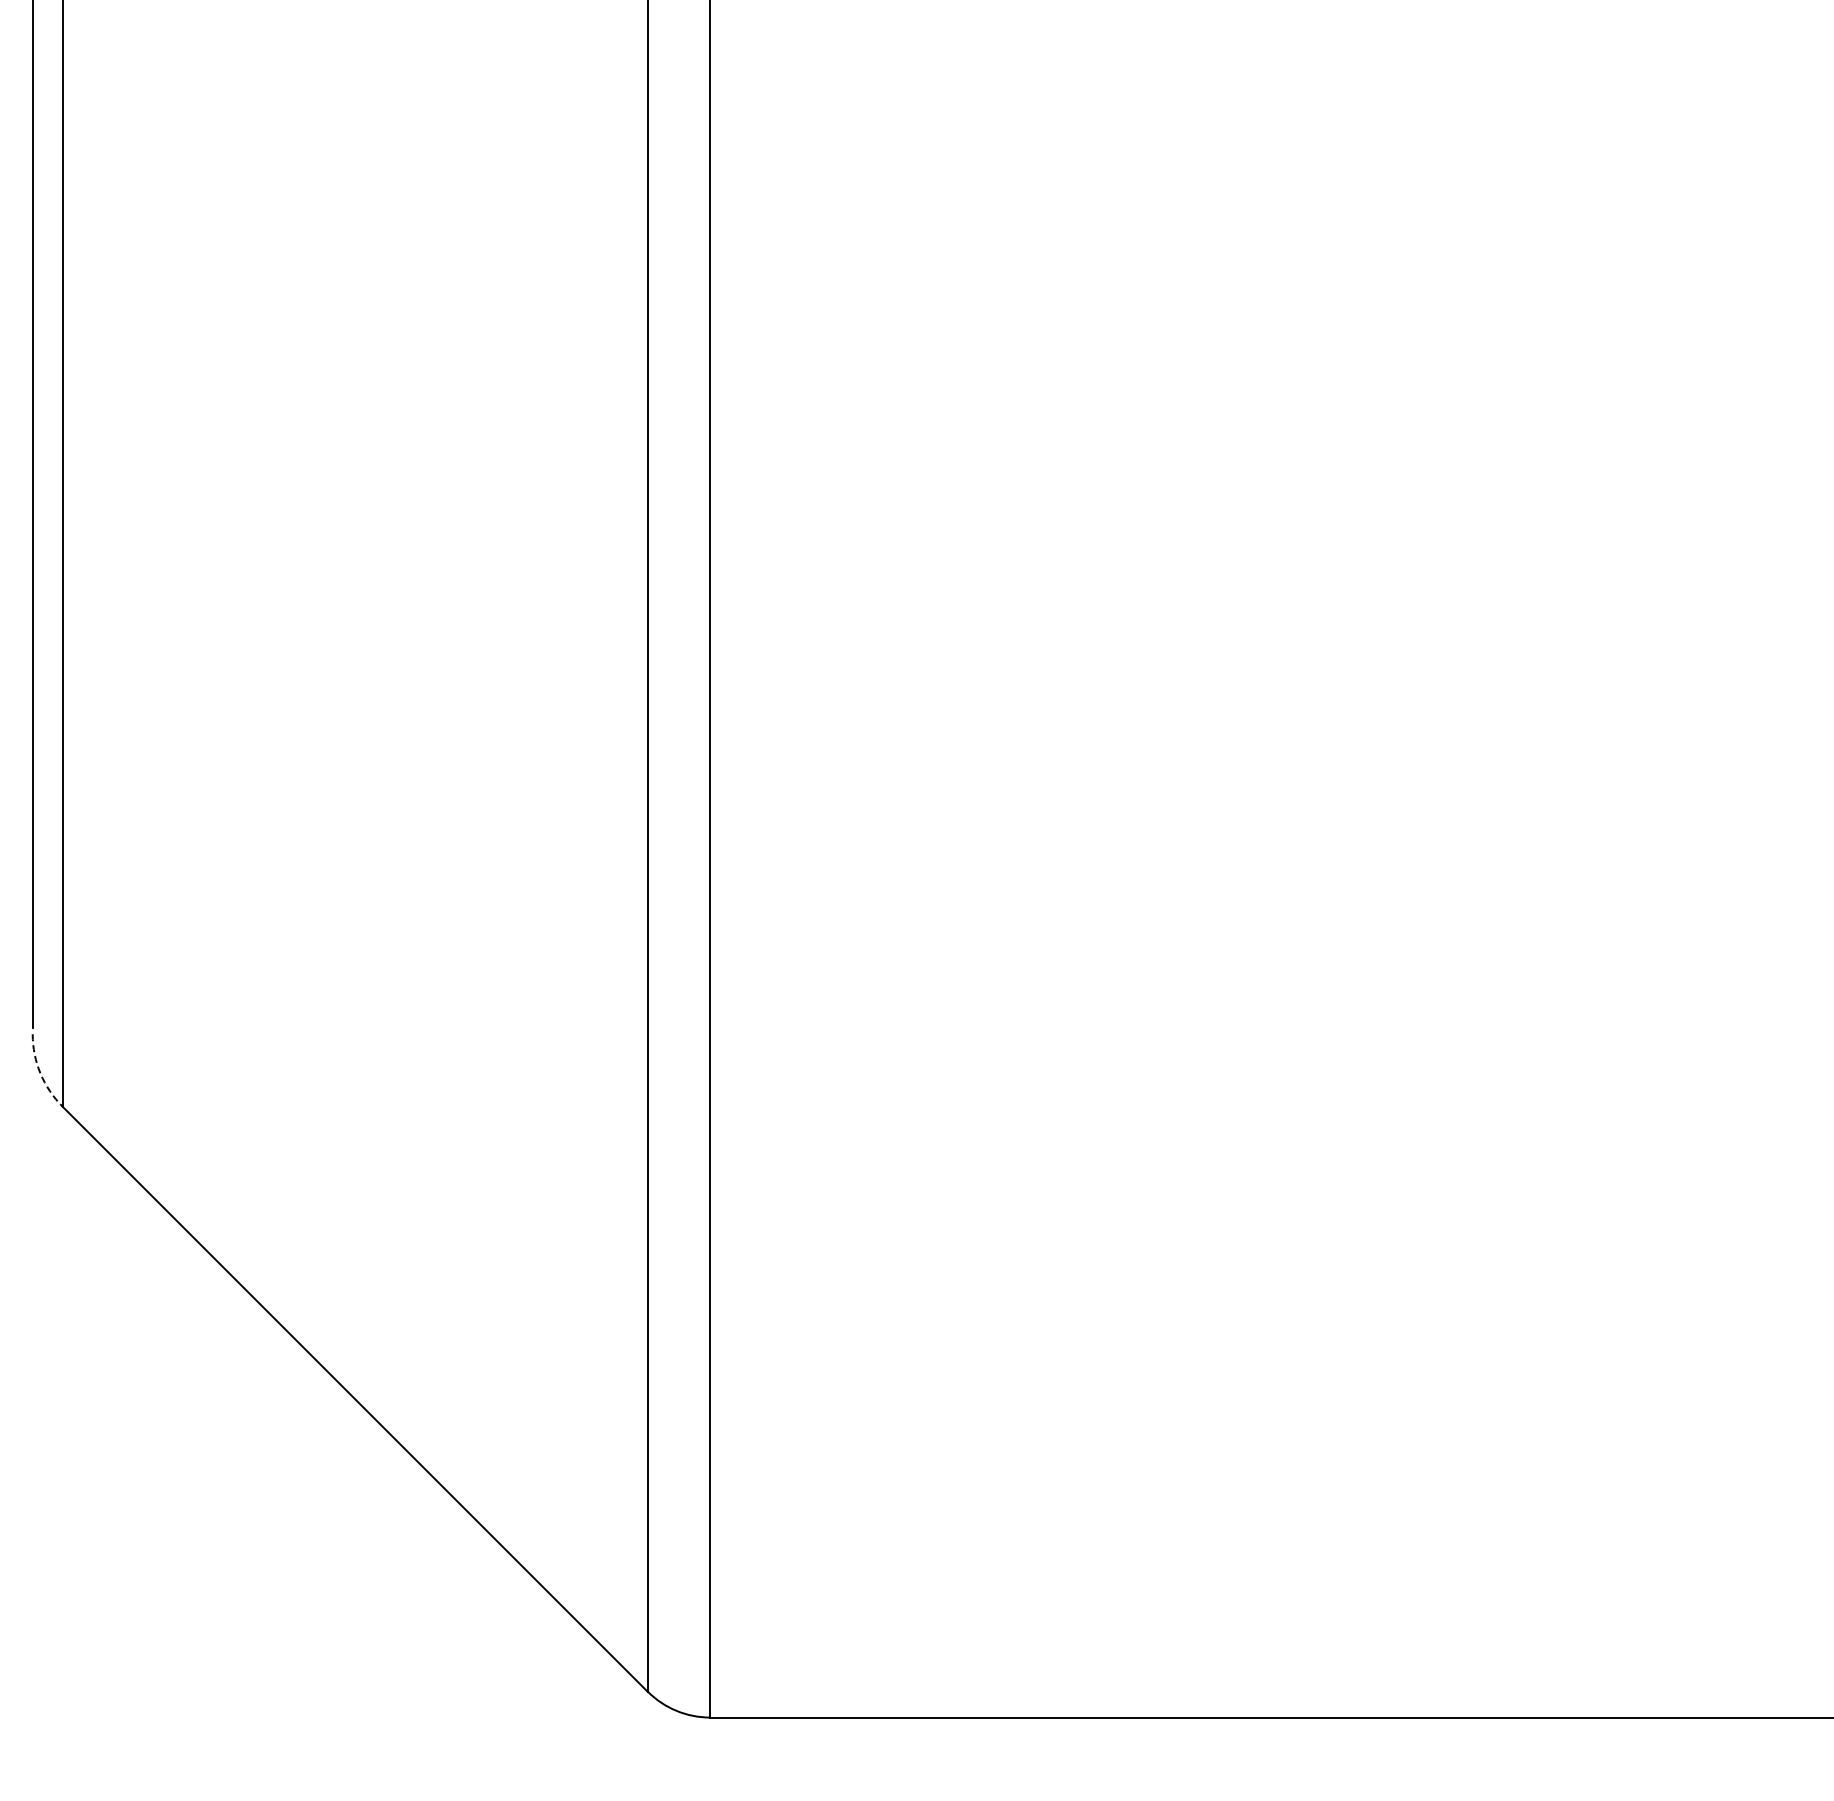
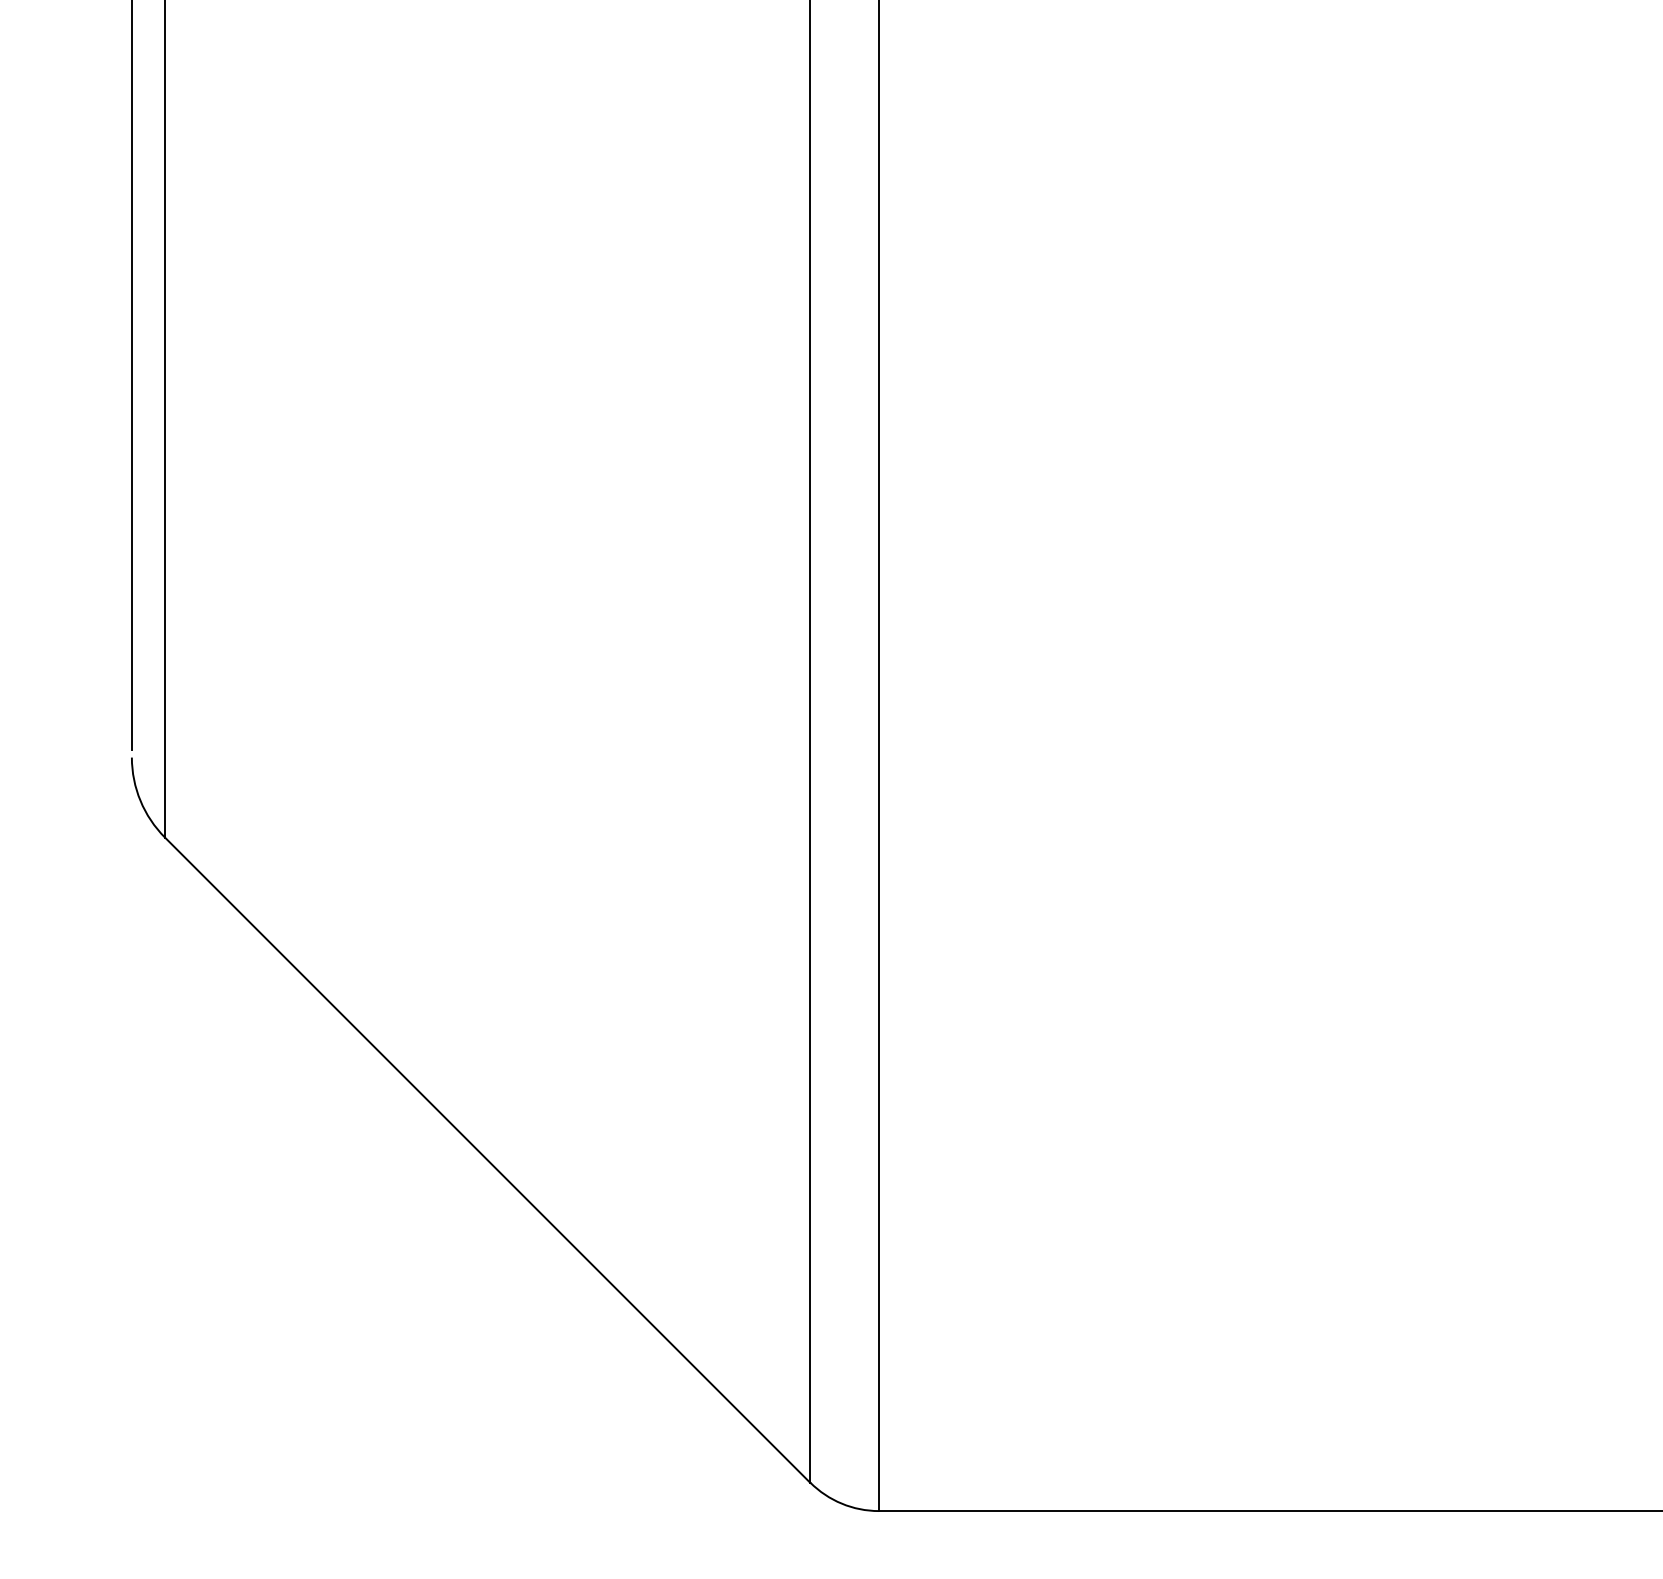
arc: (40, 1073) -> (140, 800), dashed -> solid

